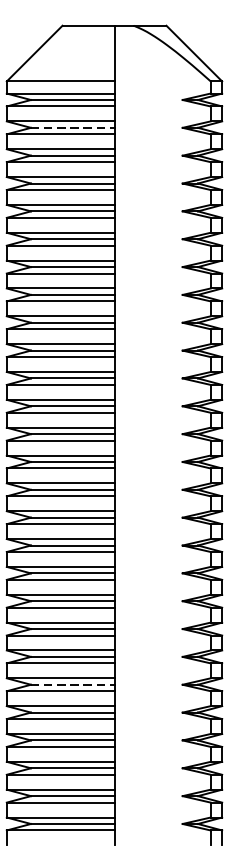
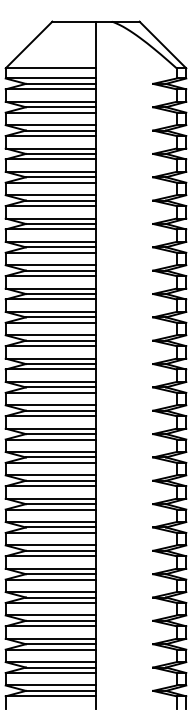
line: (73, 128) -> (61, 107), dashed -> solid
line: (73, 685) -> (61, 574), dashed -> solid

